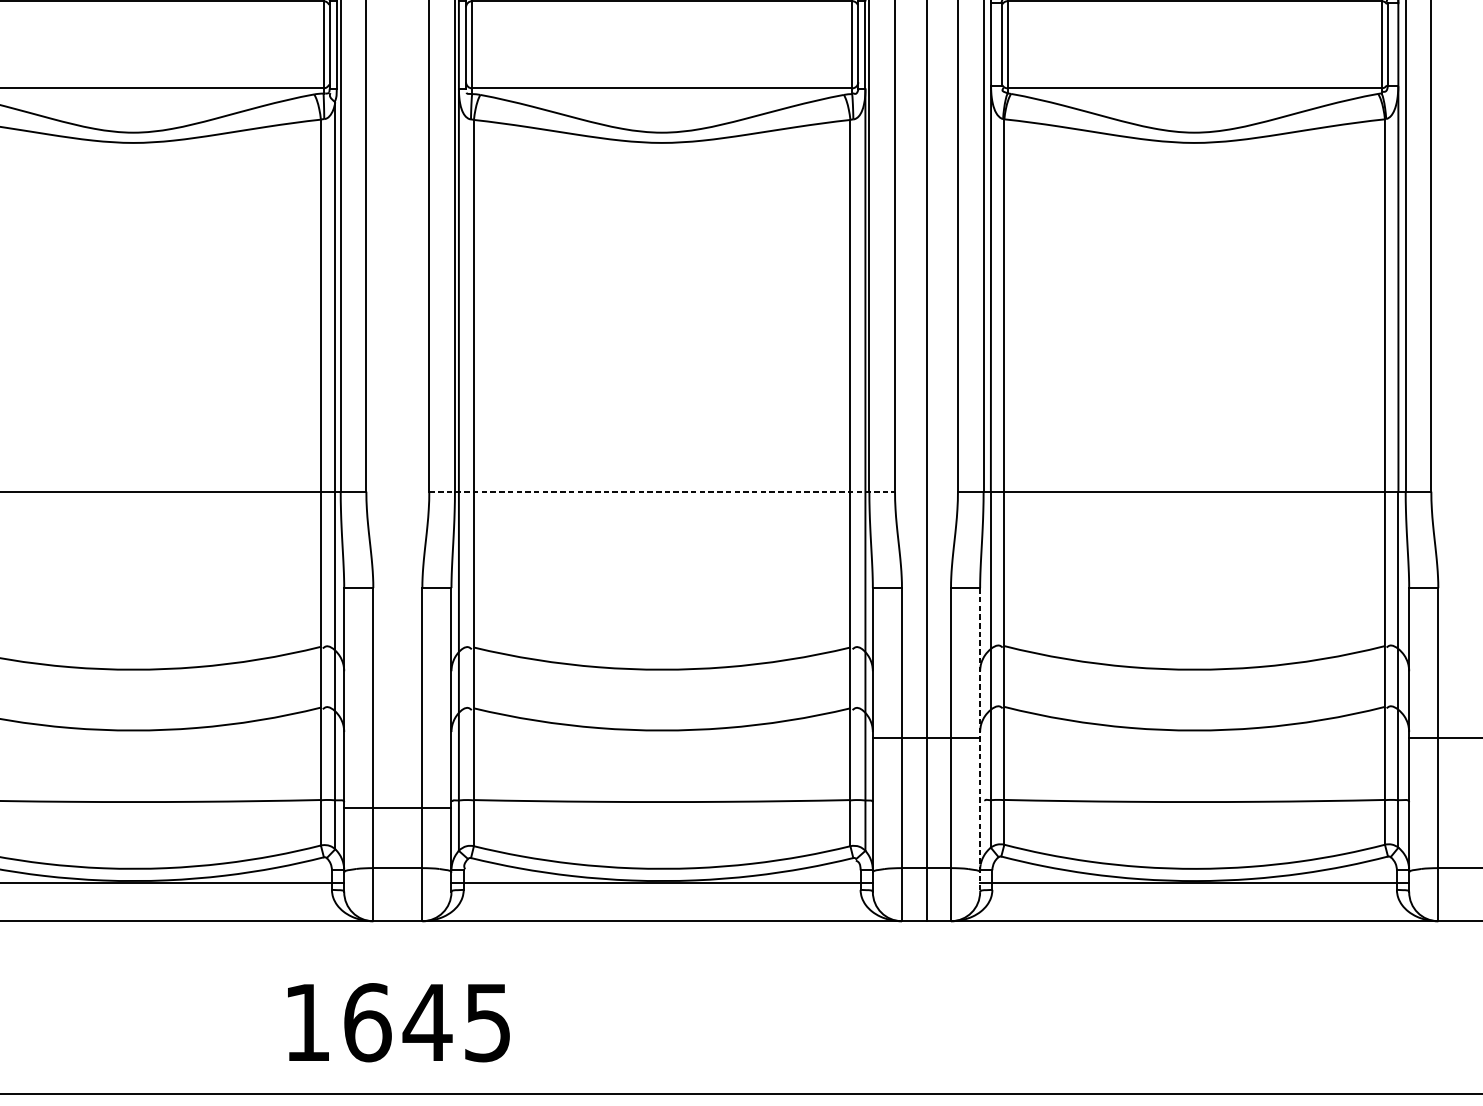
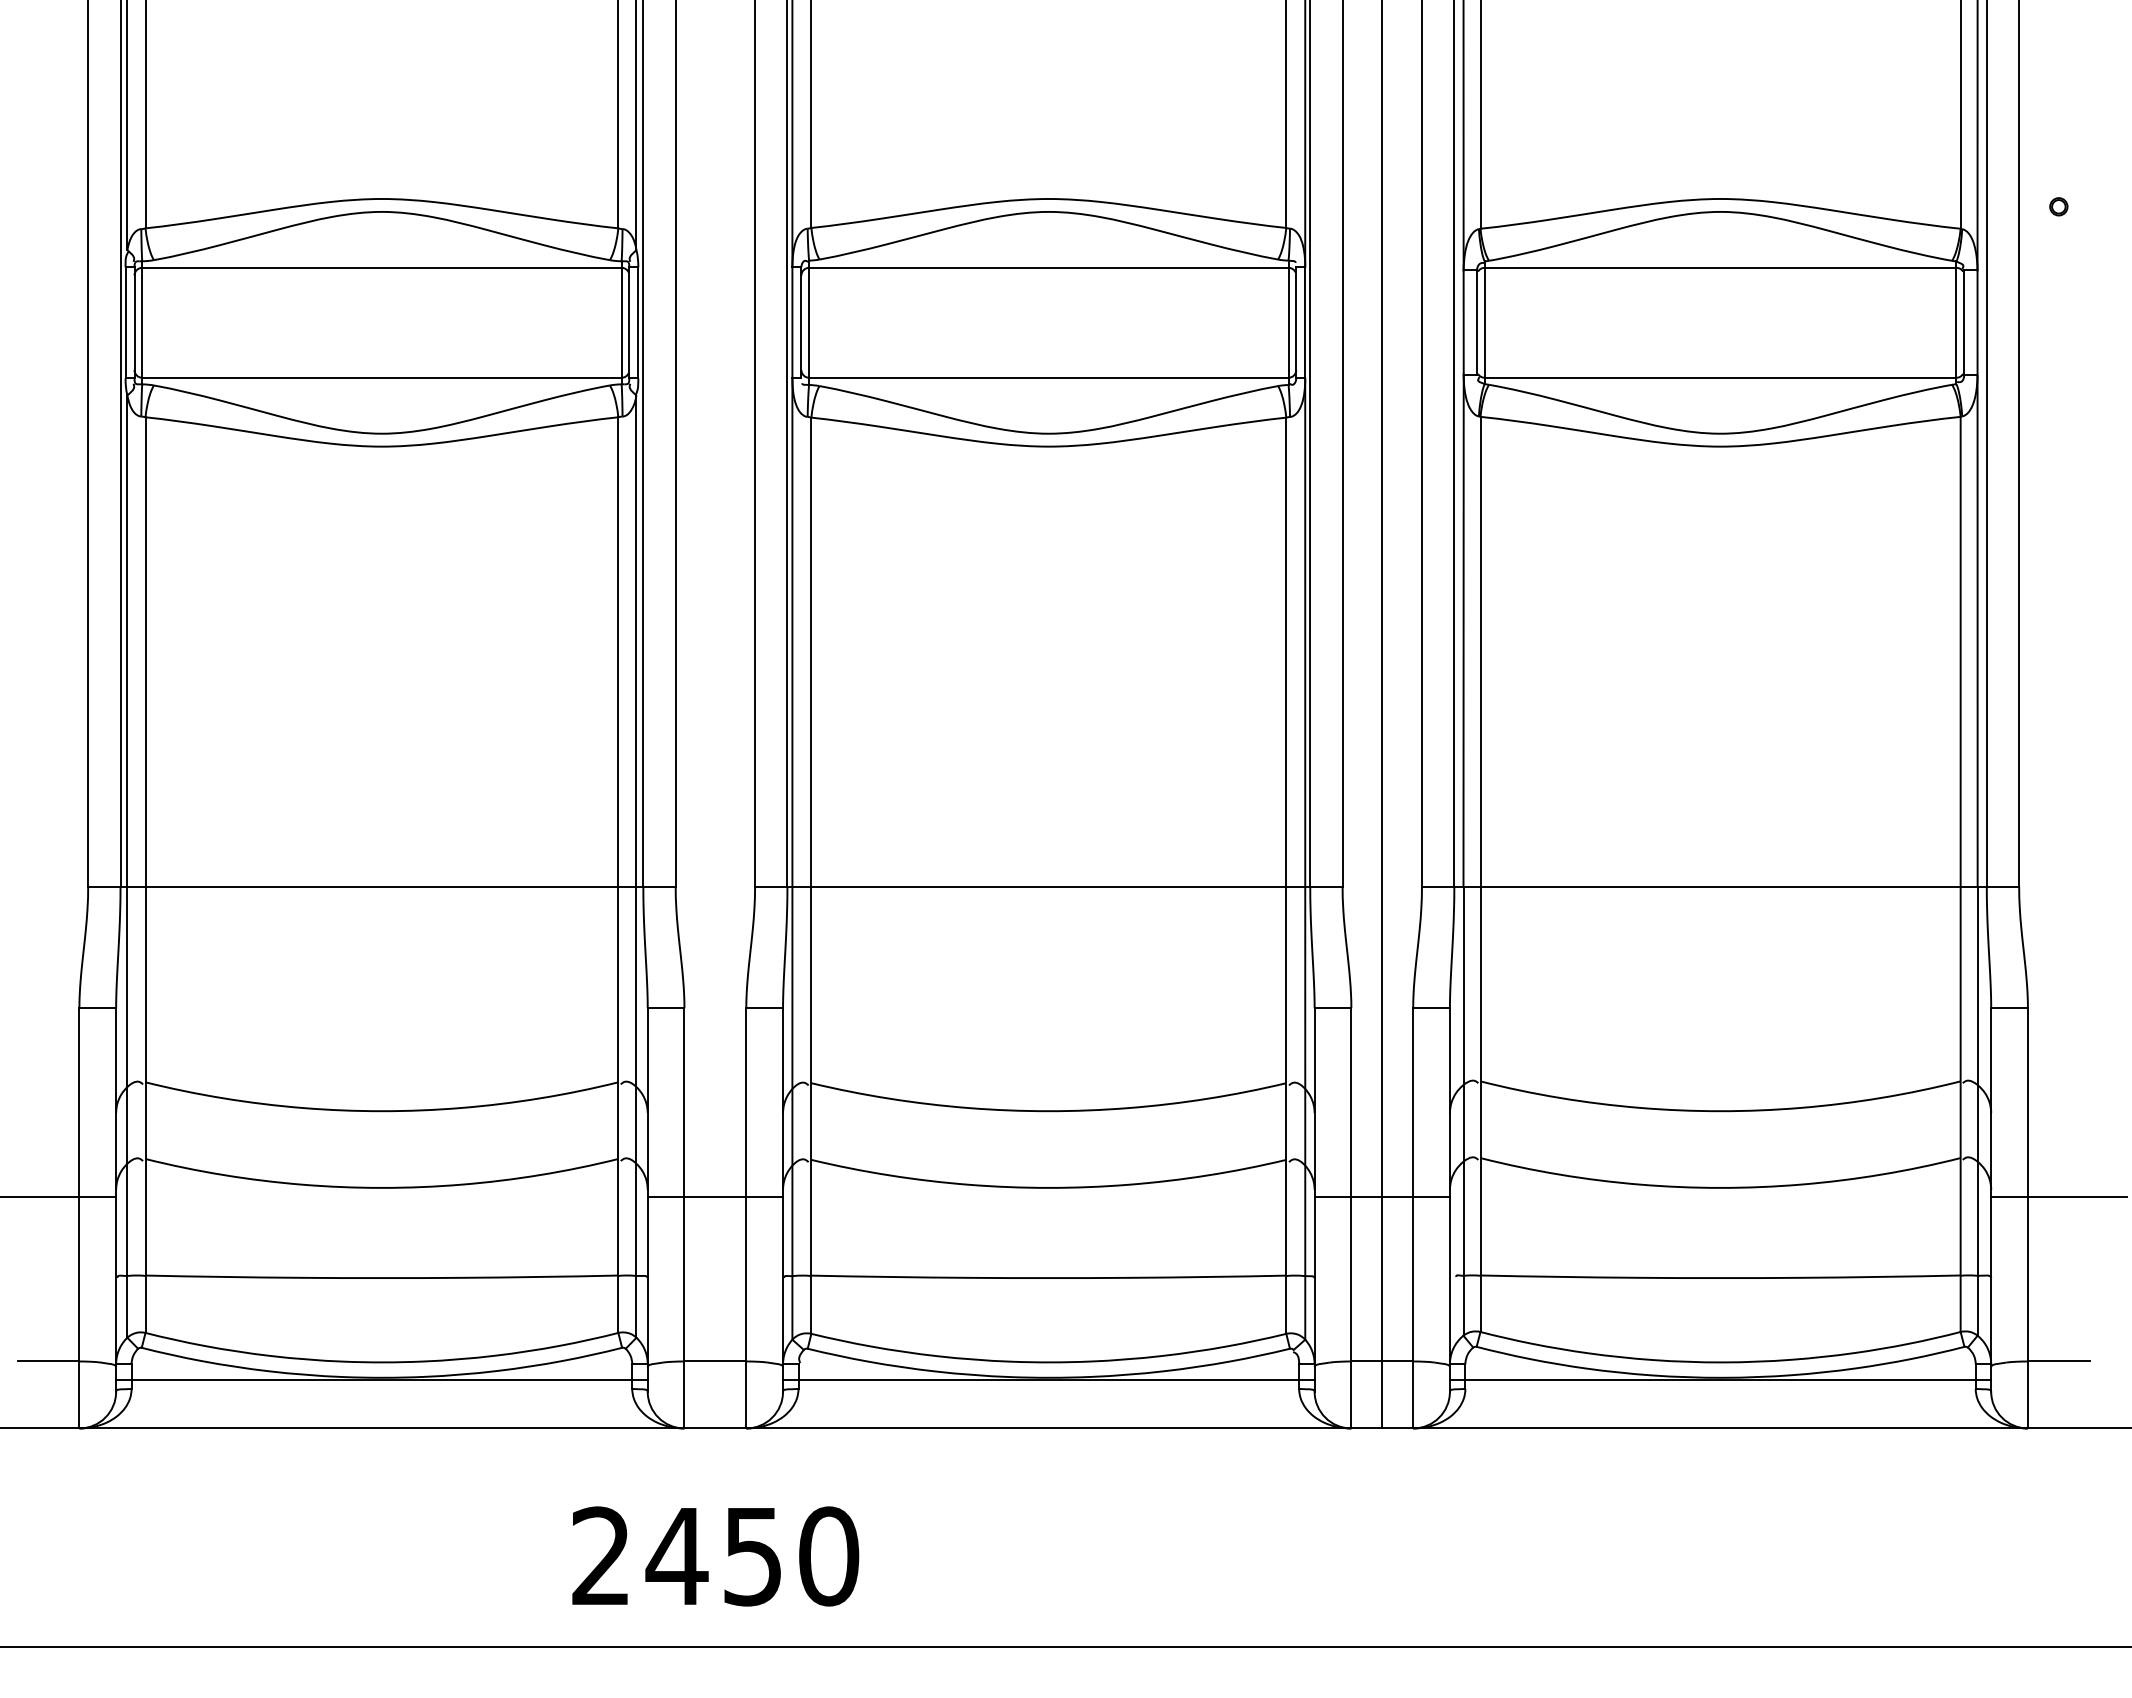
line: (661, 491) -> (1048, 886), dashed -> solid
line: (979, 739) -> (1449, 1199), dashed -> solid
line: (397, 807) -> (715, 1196), moved
text: (397, 1022) -> (715, 1556), 1645 -> 2450

